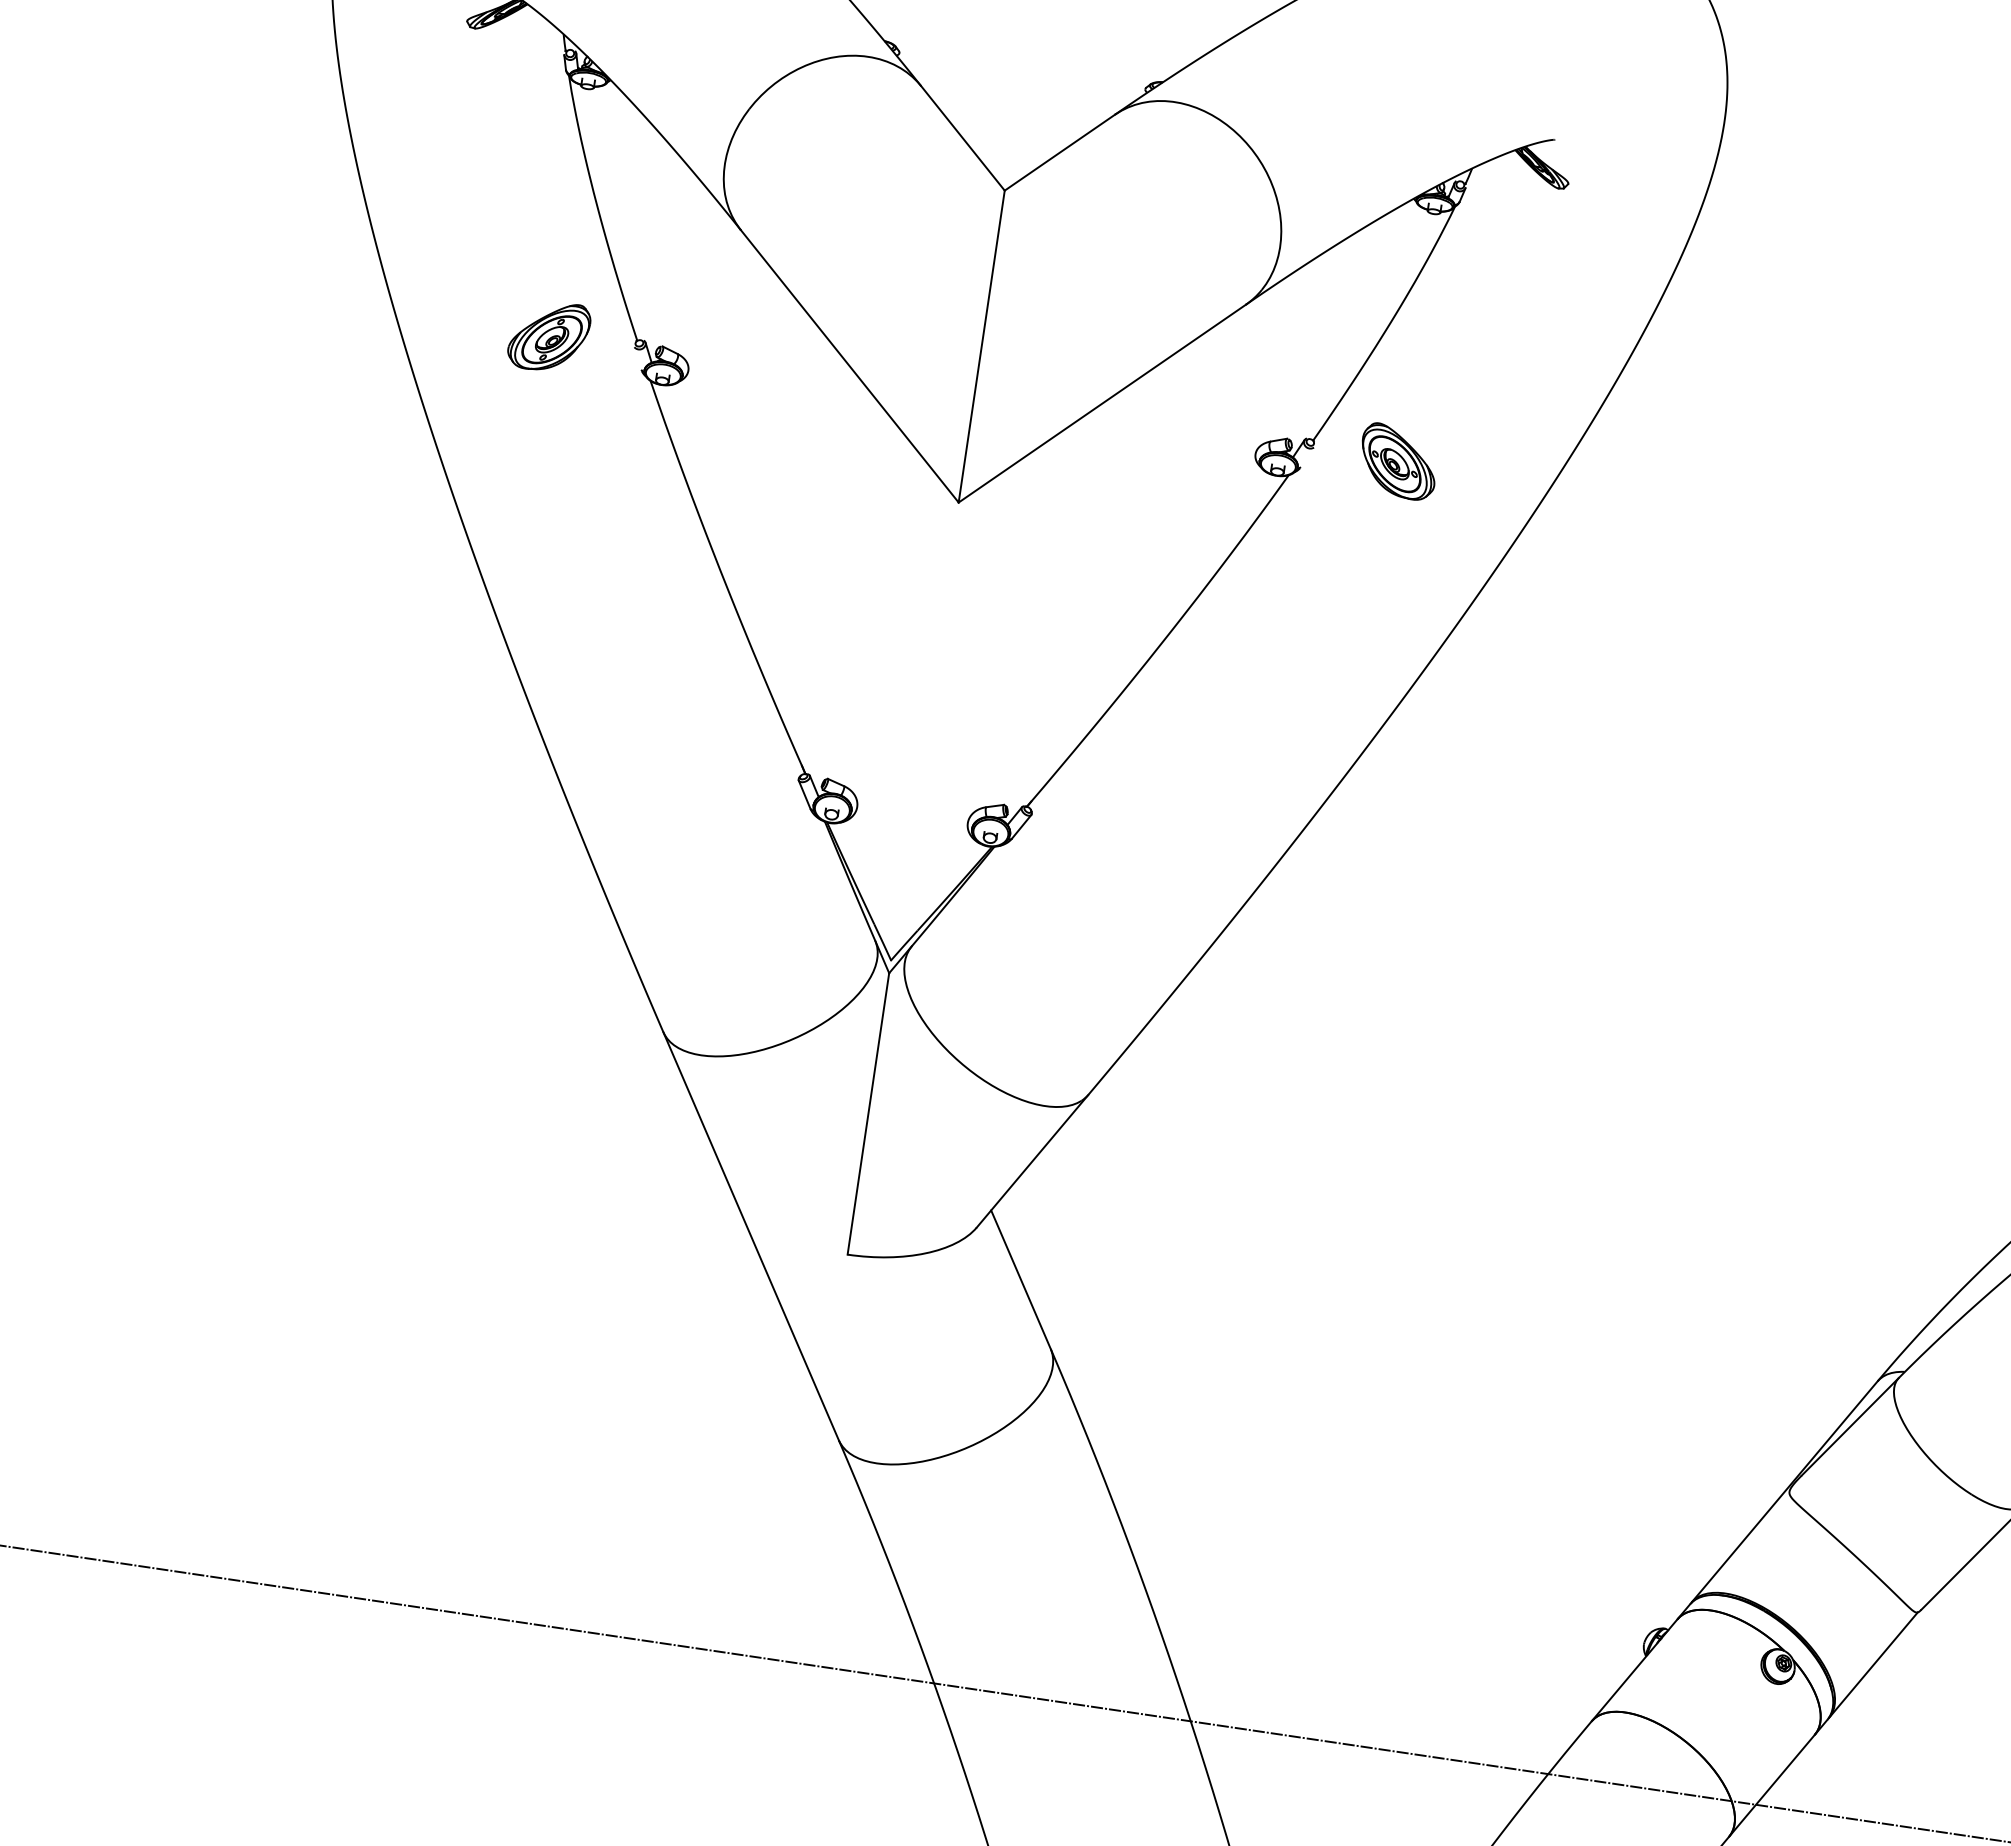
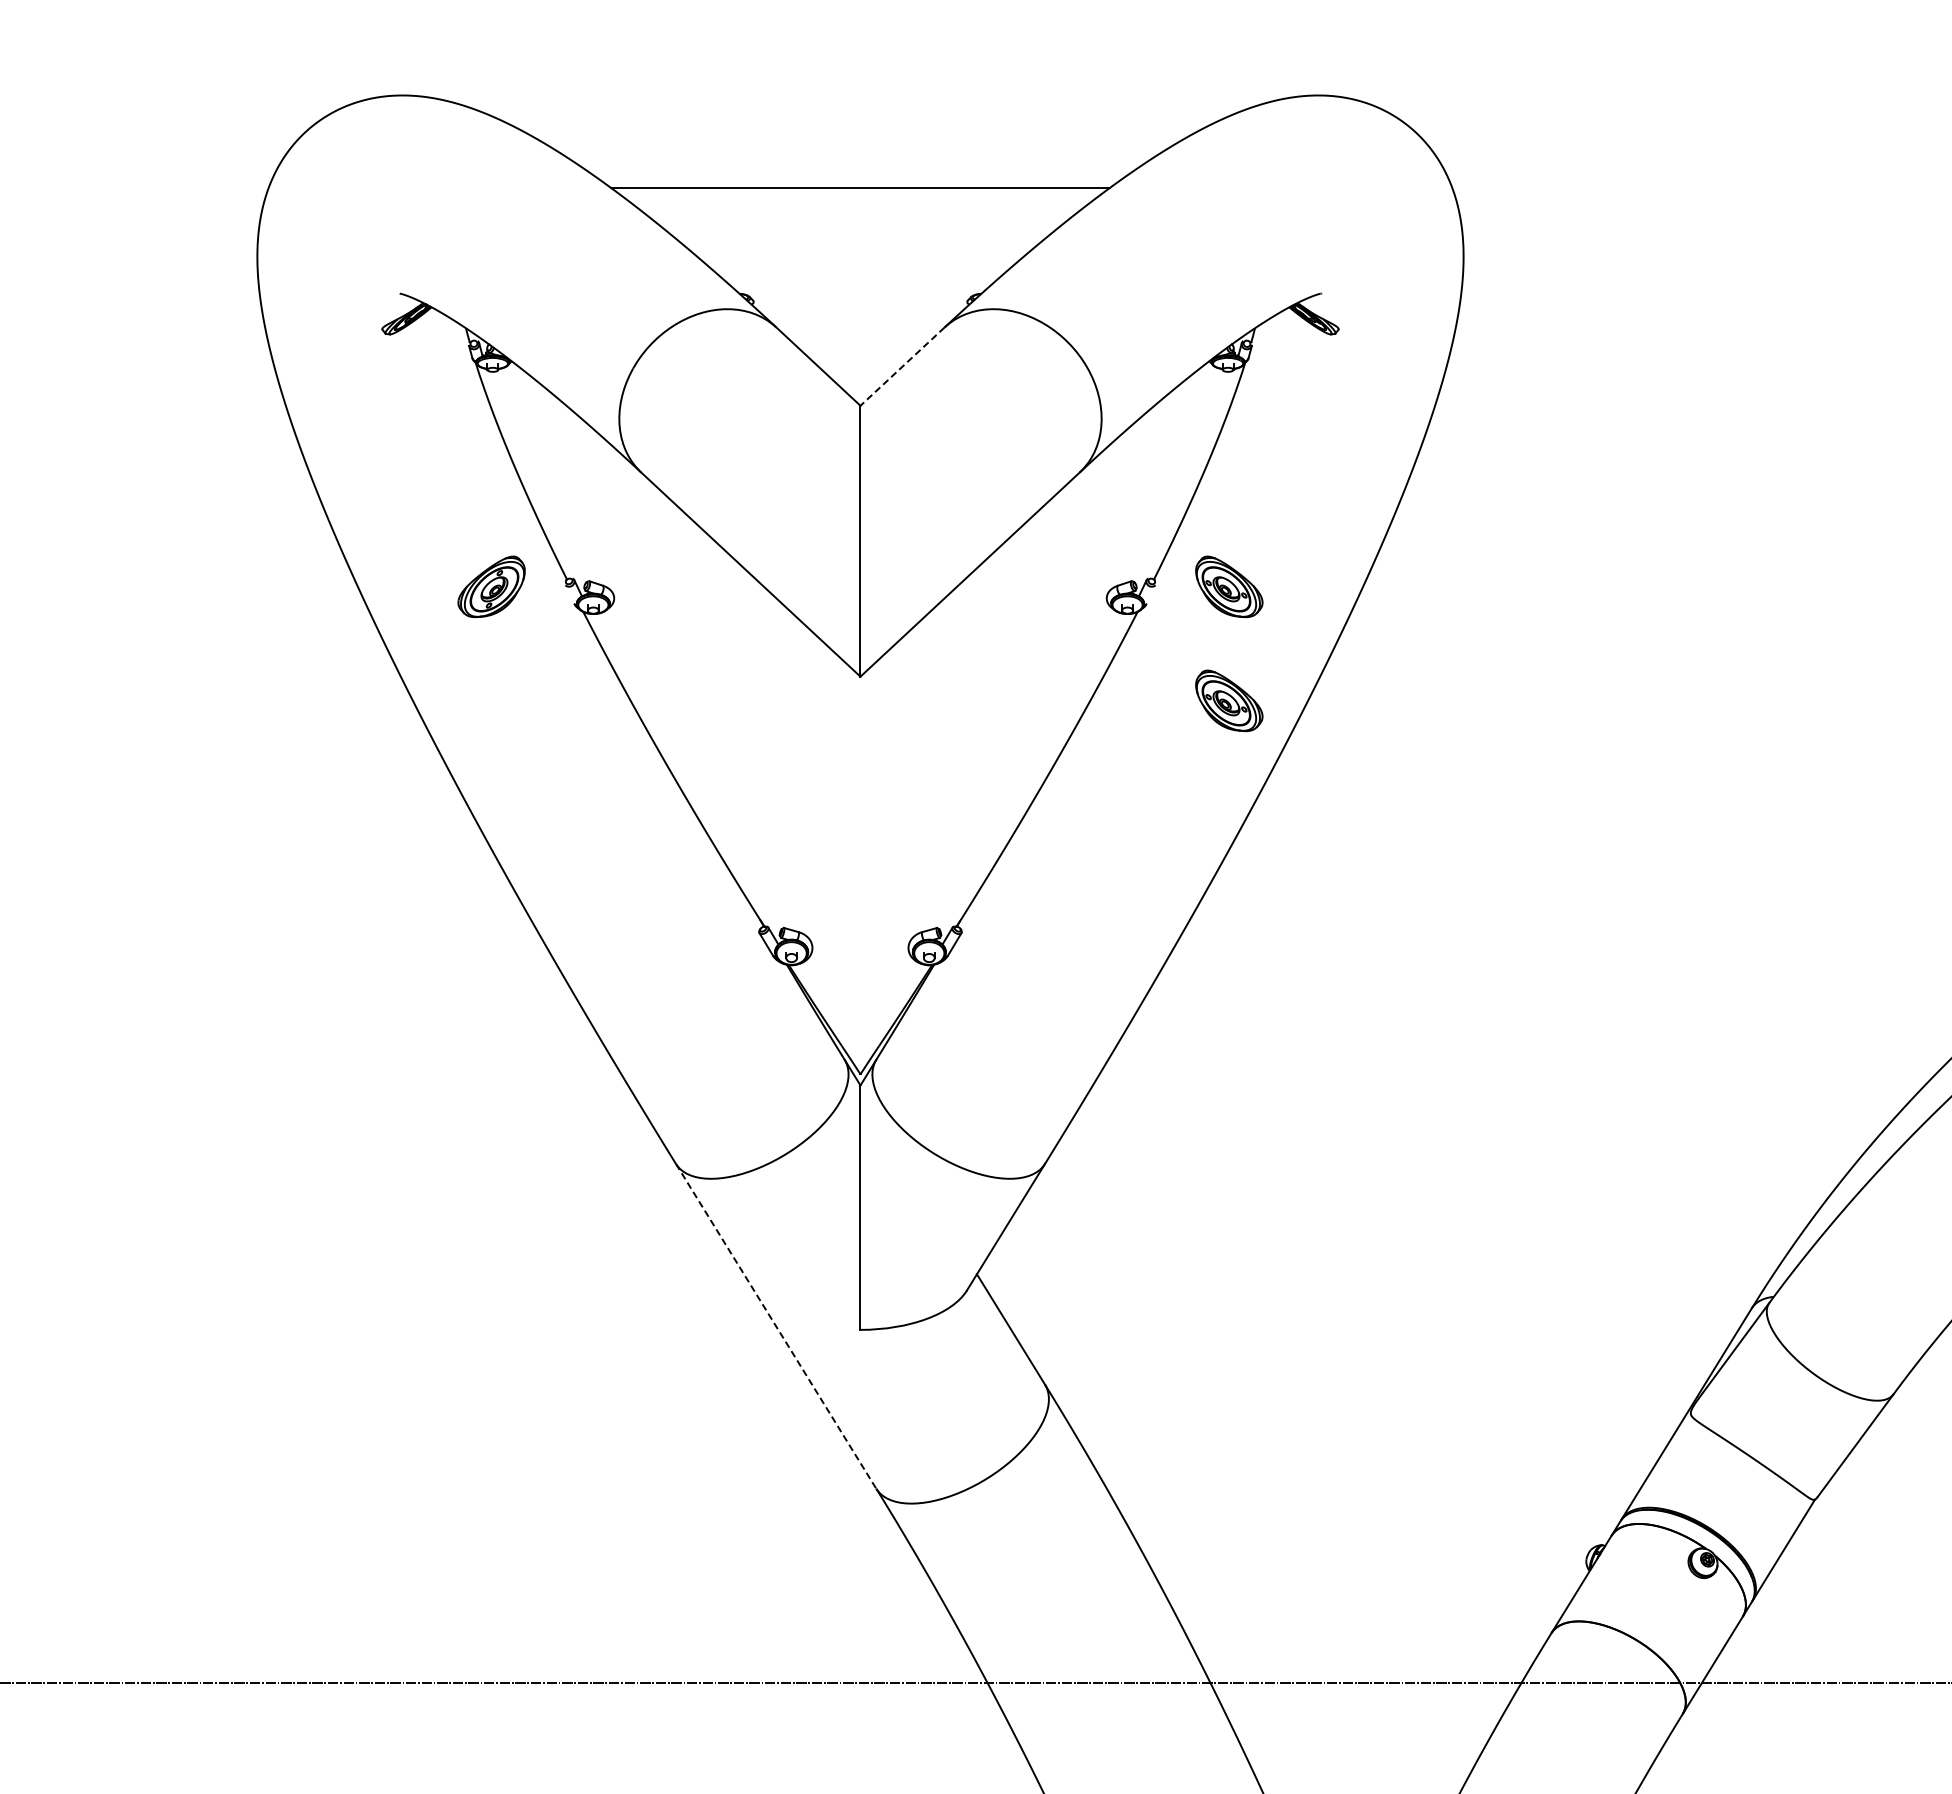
line: (1059, 152) -> (902, 366), solid -> dashed
part: (1379, 592) -> (1229, 700), added
line: (751, 1236) -> (776, 1326), solid -> dashed

